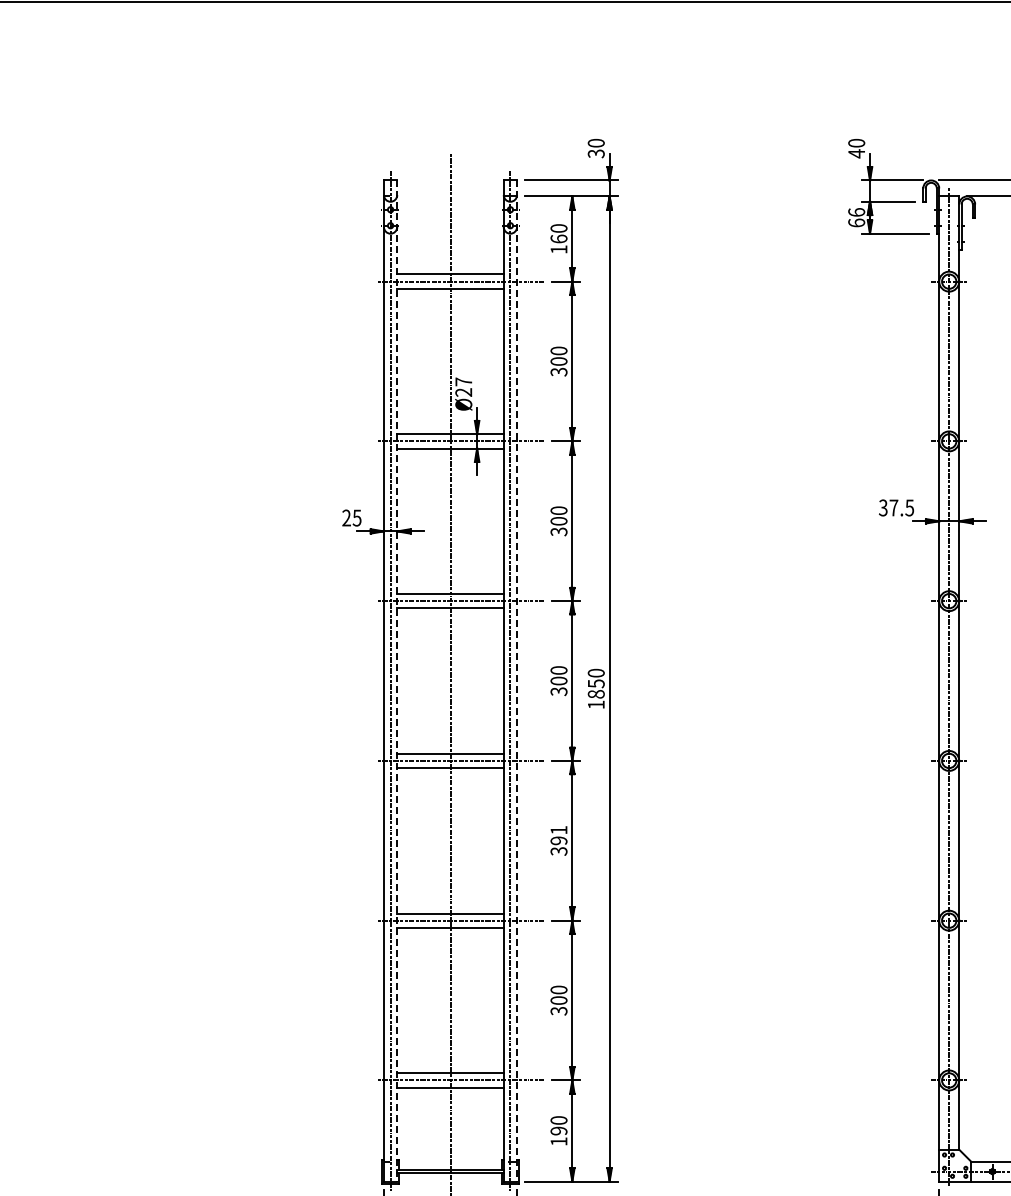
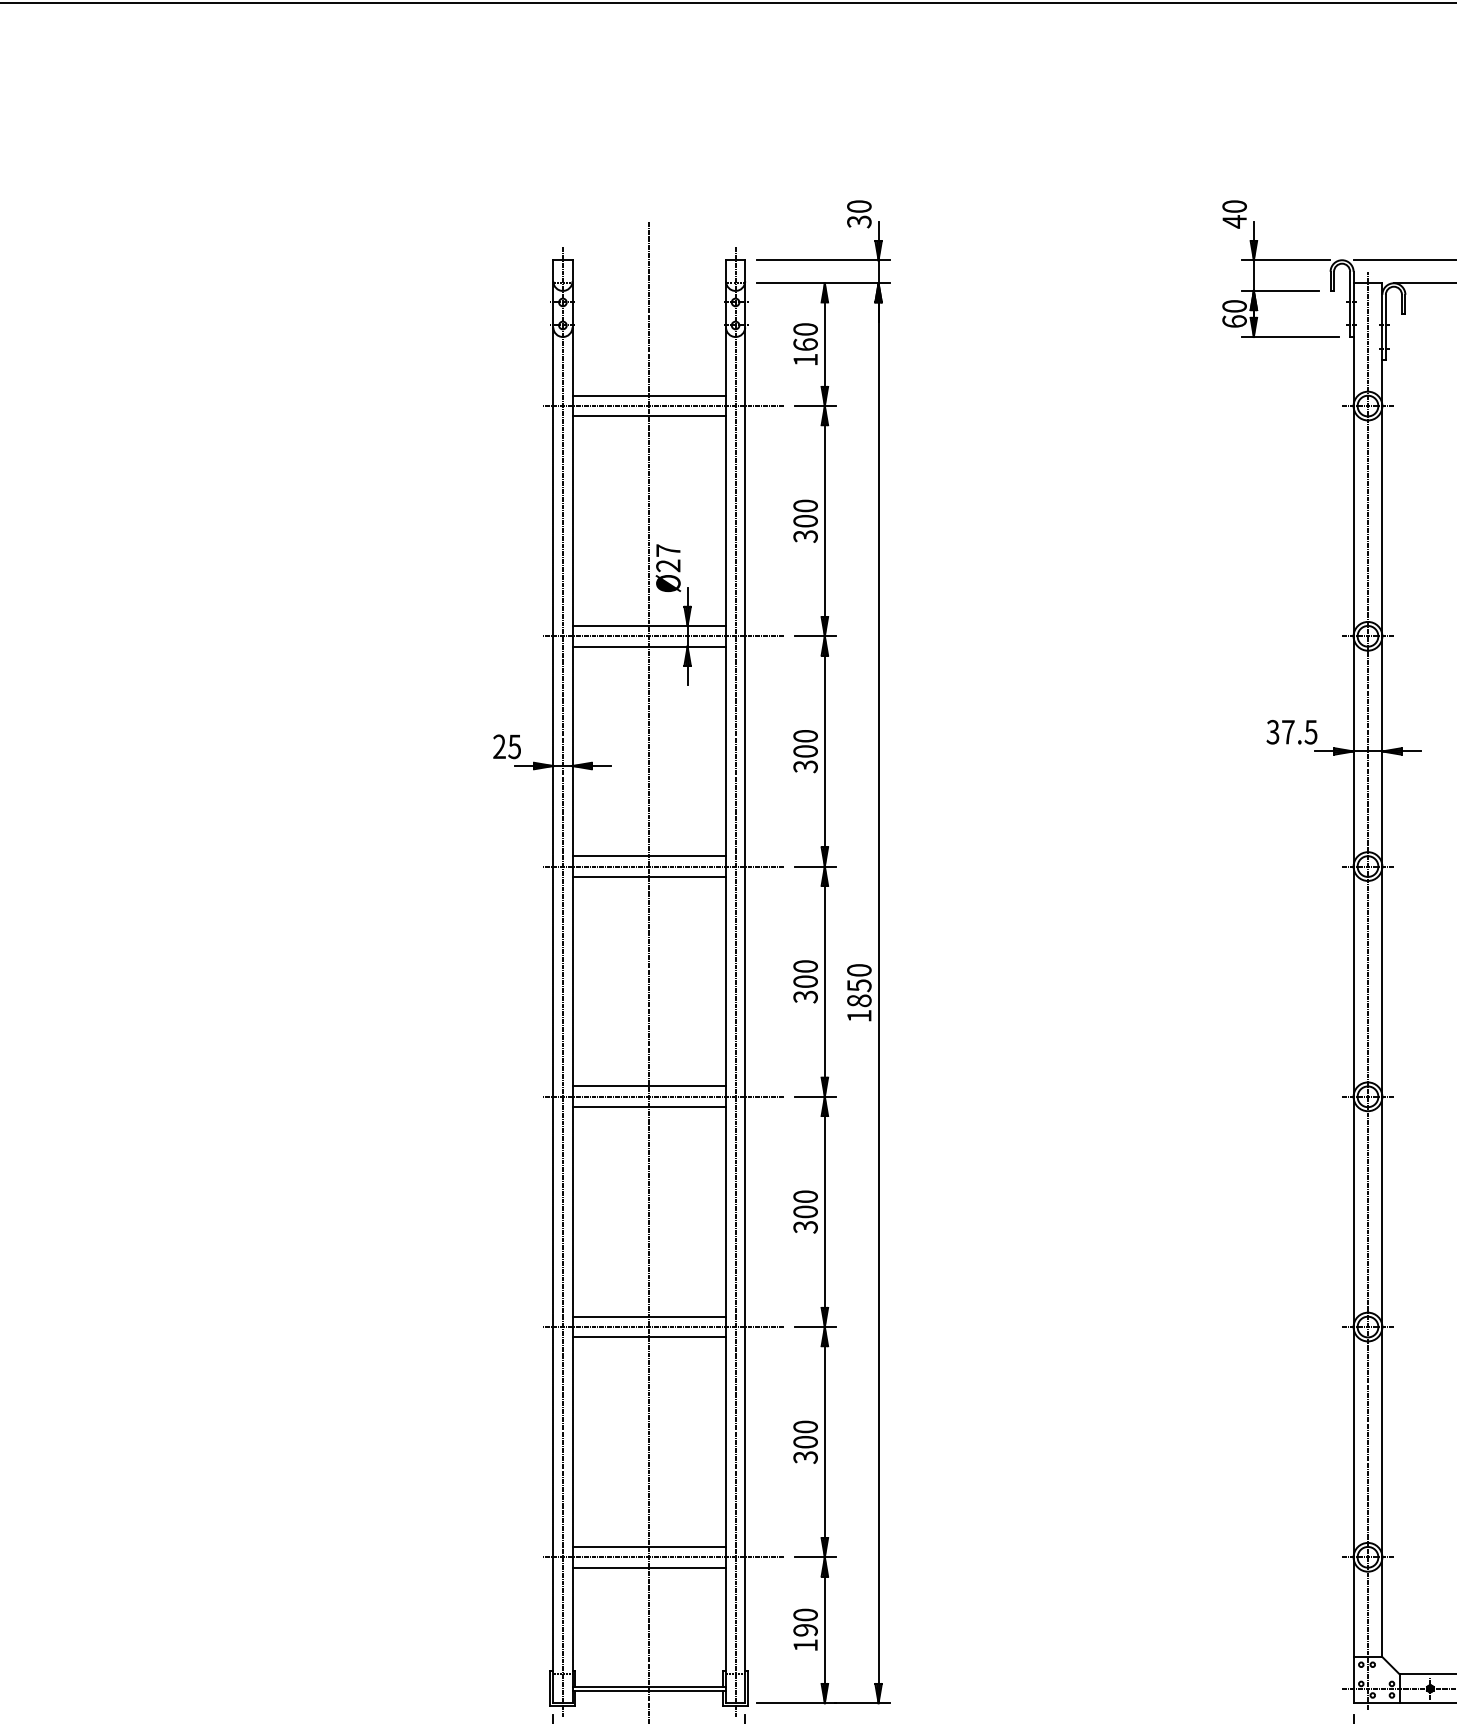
text: (856, 212) -> (1234, 306), 66 -> 60
line: (397, 681) -> (572, 982), dashed -> solid
line: (517, 681) -> (745, 982), dashed -> solid
text: (558, 835) -> (804, 1204), 391 -> 300

